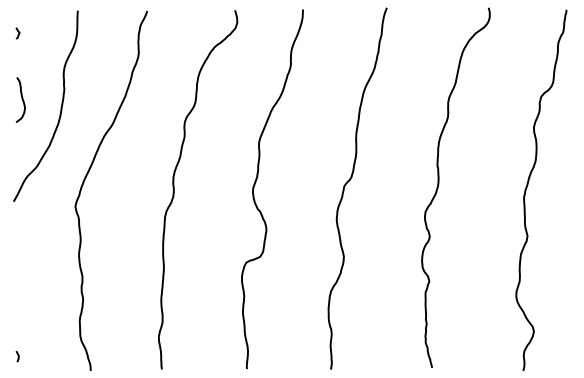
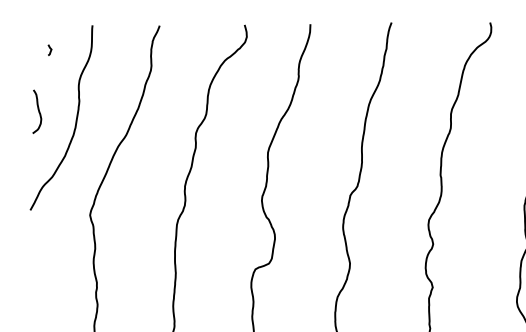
curve: (18, 33) -> (50, 50), moved

